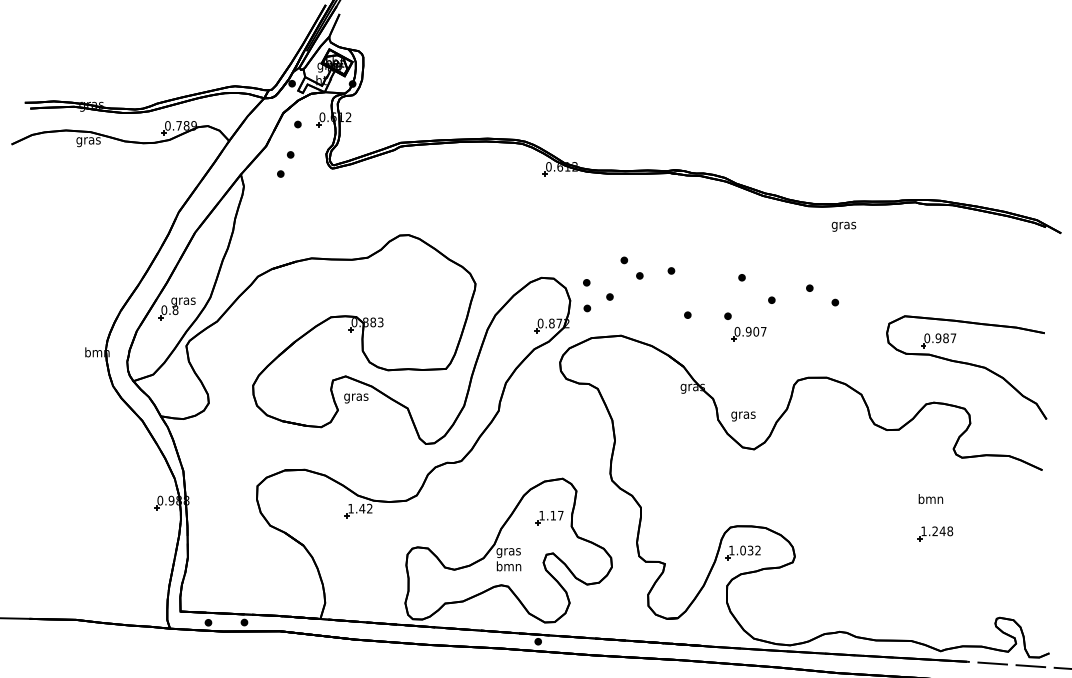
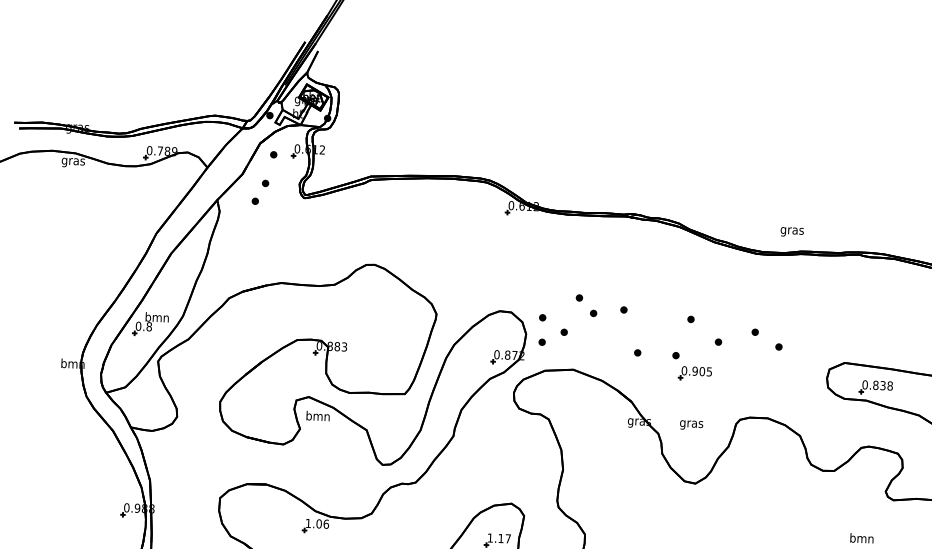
text: (843, 226) -> (791, 231), moved
text: (183, 301) -> (157, 318), gras -> bmn
text: (763, 331) -> (709, 371), 0.907 -> 0.905
text: (945, 338) -> (882, 385), 0.987 -> 0.838
text: (356, 397) -> (318, 417), gras -> bmn
text: (743, 416) -> (691, 425), moved
text: (365, 508) -> (322, 523), 1.42 -> 1.06

